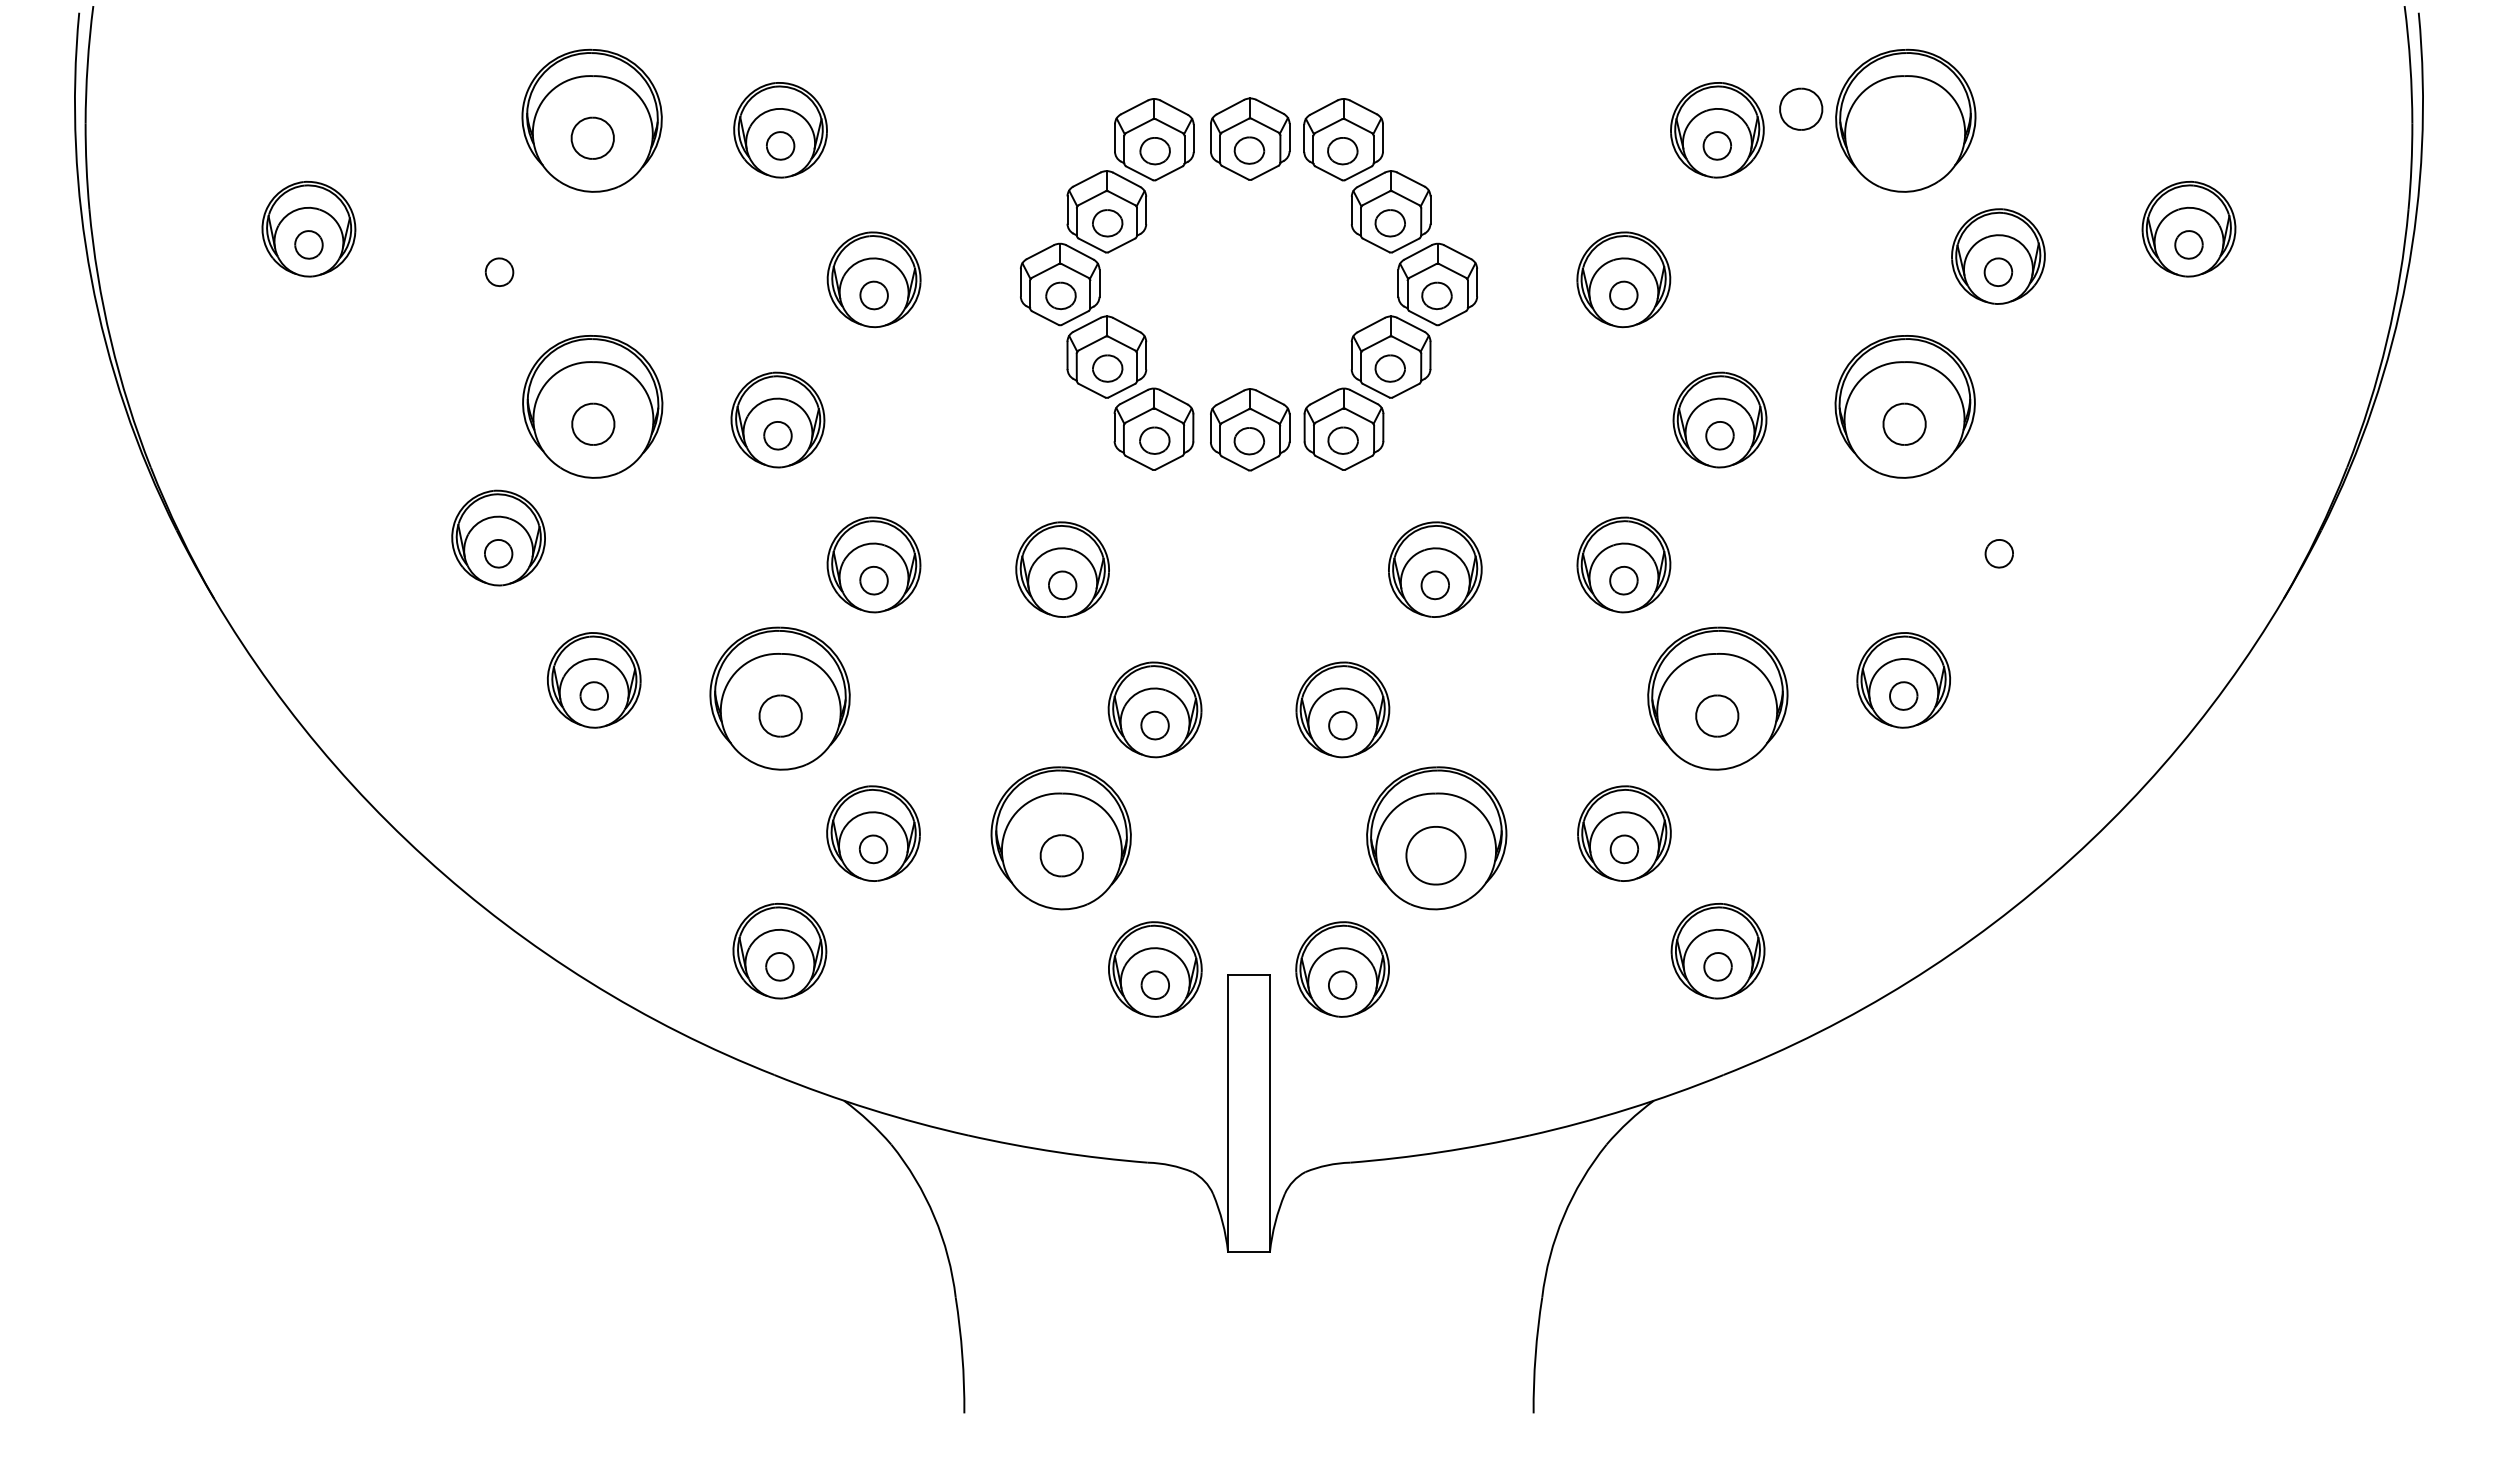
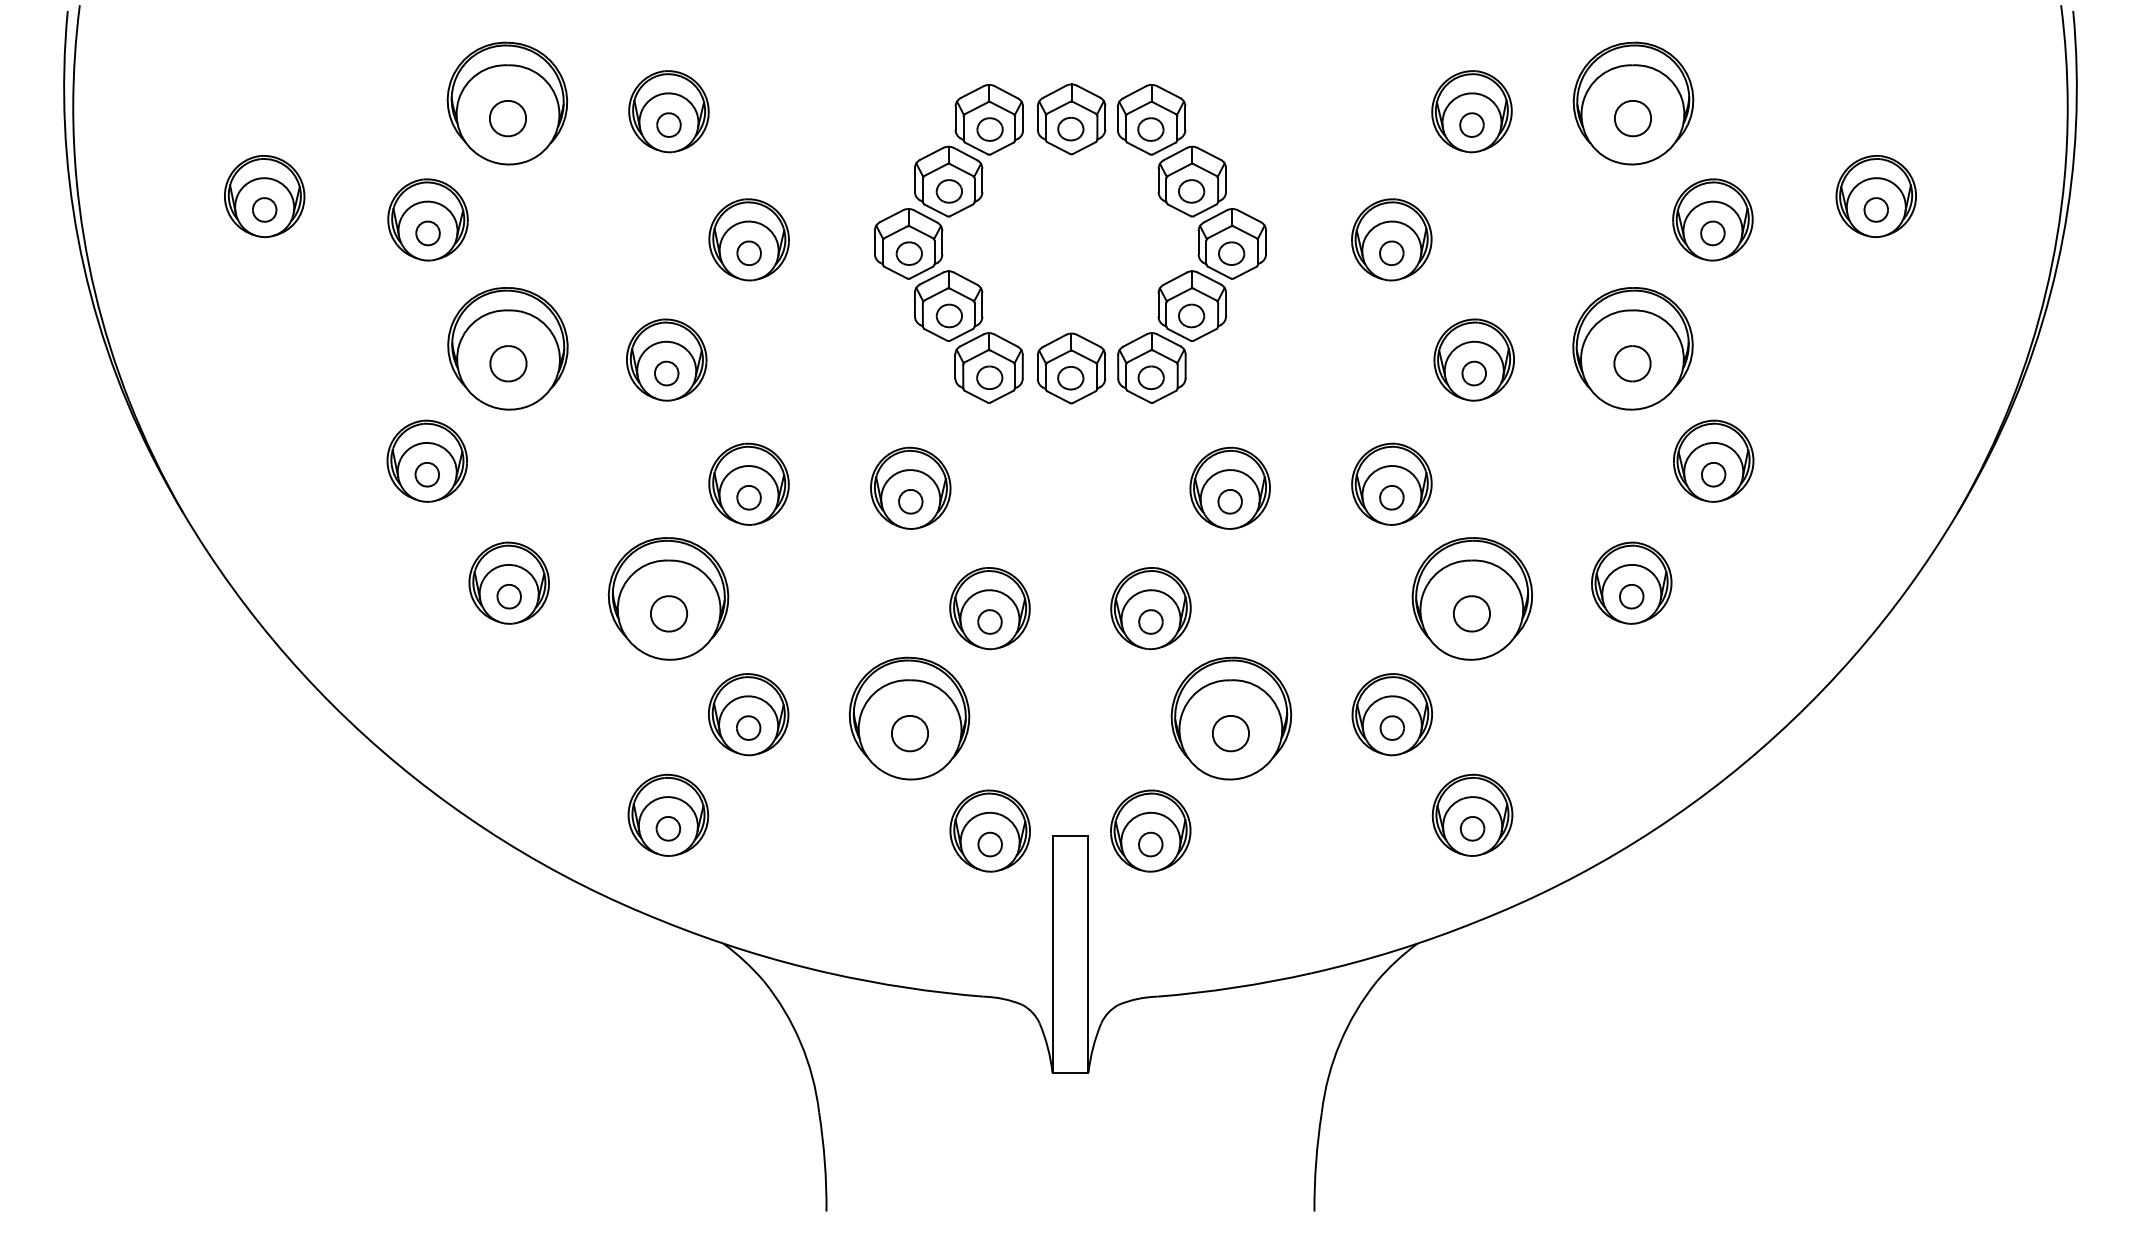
part: (1801, 108) -> (1633, 117), moved
part: (499, 256) -> (428, 219), added
part: (1999, 537) -> (1713, 460), added
part: (1436, 855) -> (1231, 733), size x0.71

